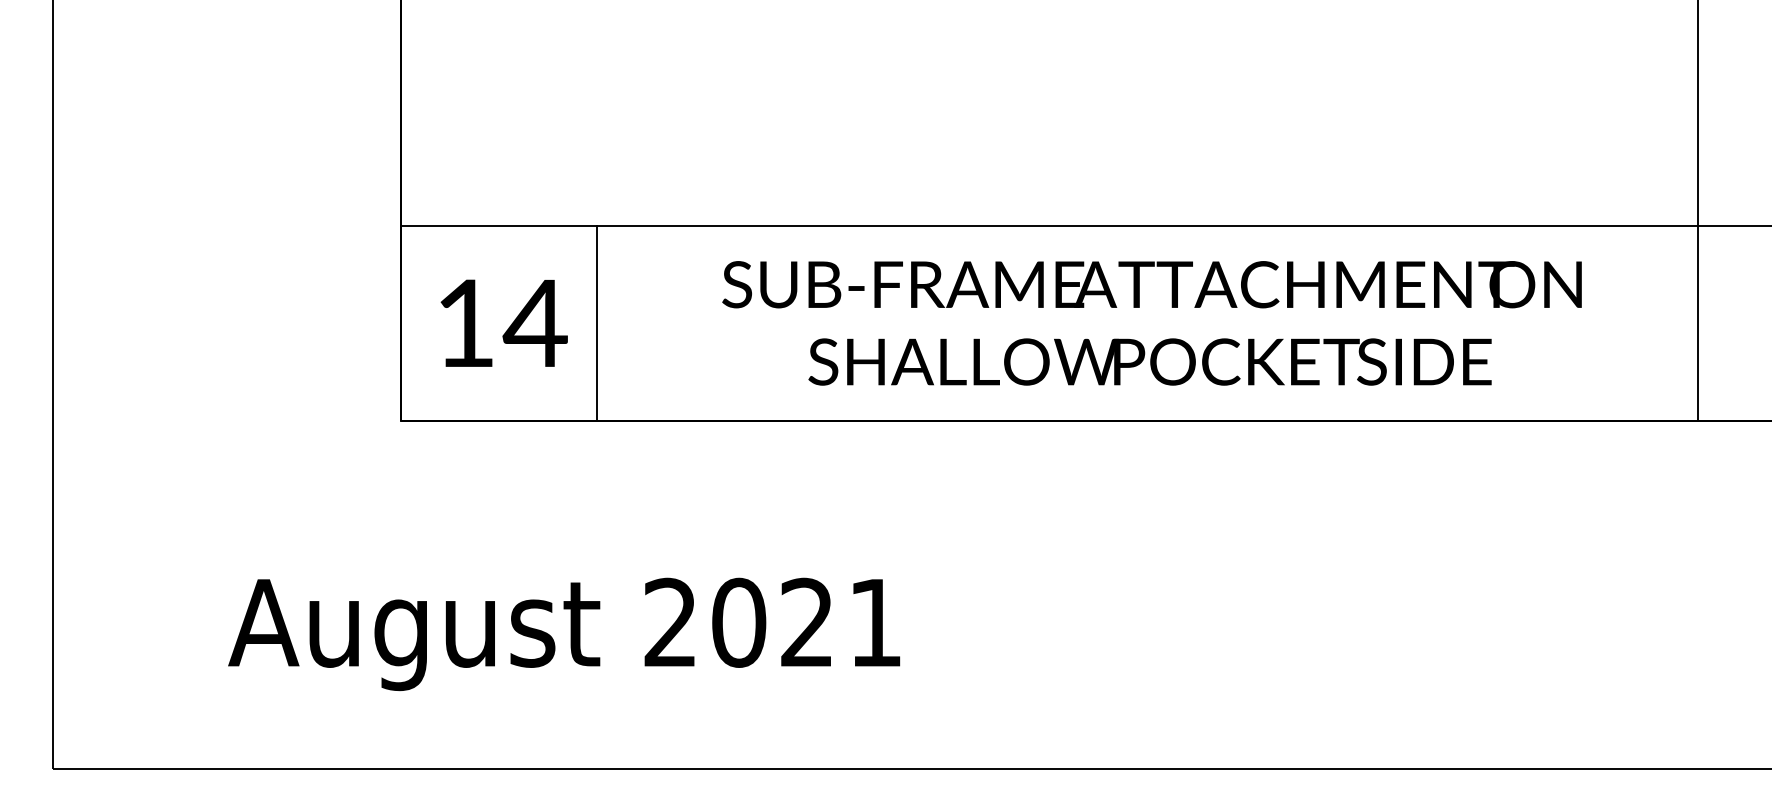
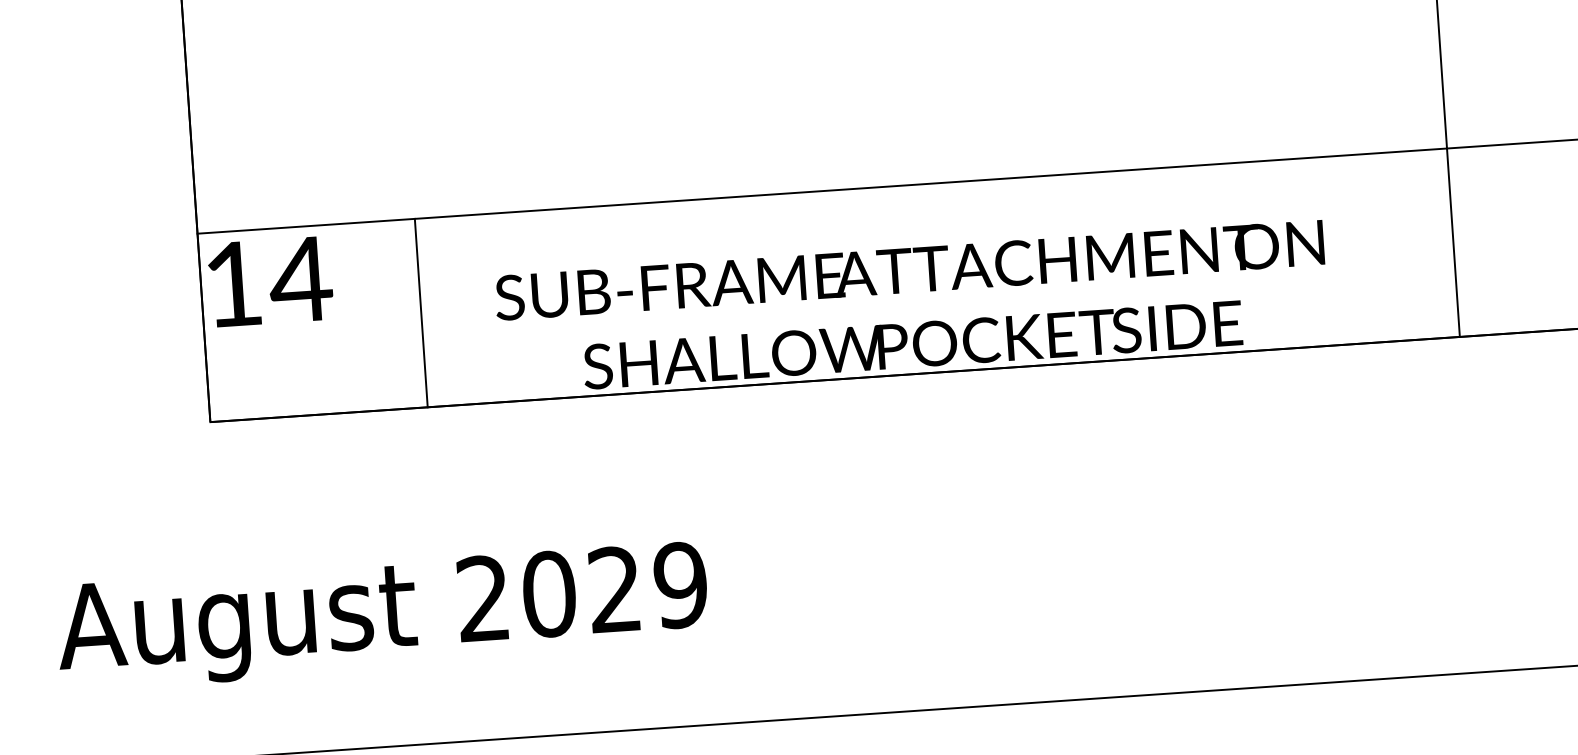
text: (503, 322) -> (269, 280), moved
line: (596, 323) -> (421, 313), moved
text: (1151, 323) -> (911, 307), moved
text: (875, 622) -> (680, 584), 2021 -> 2029

